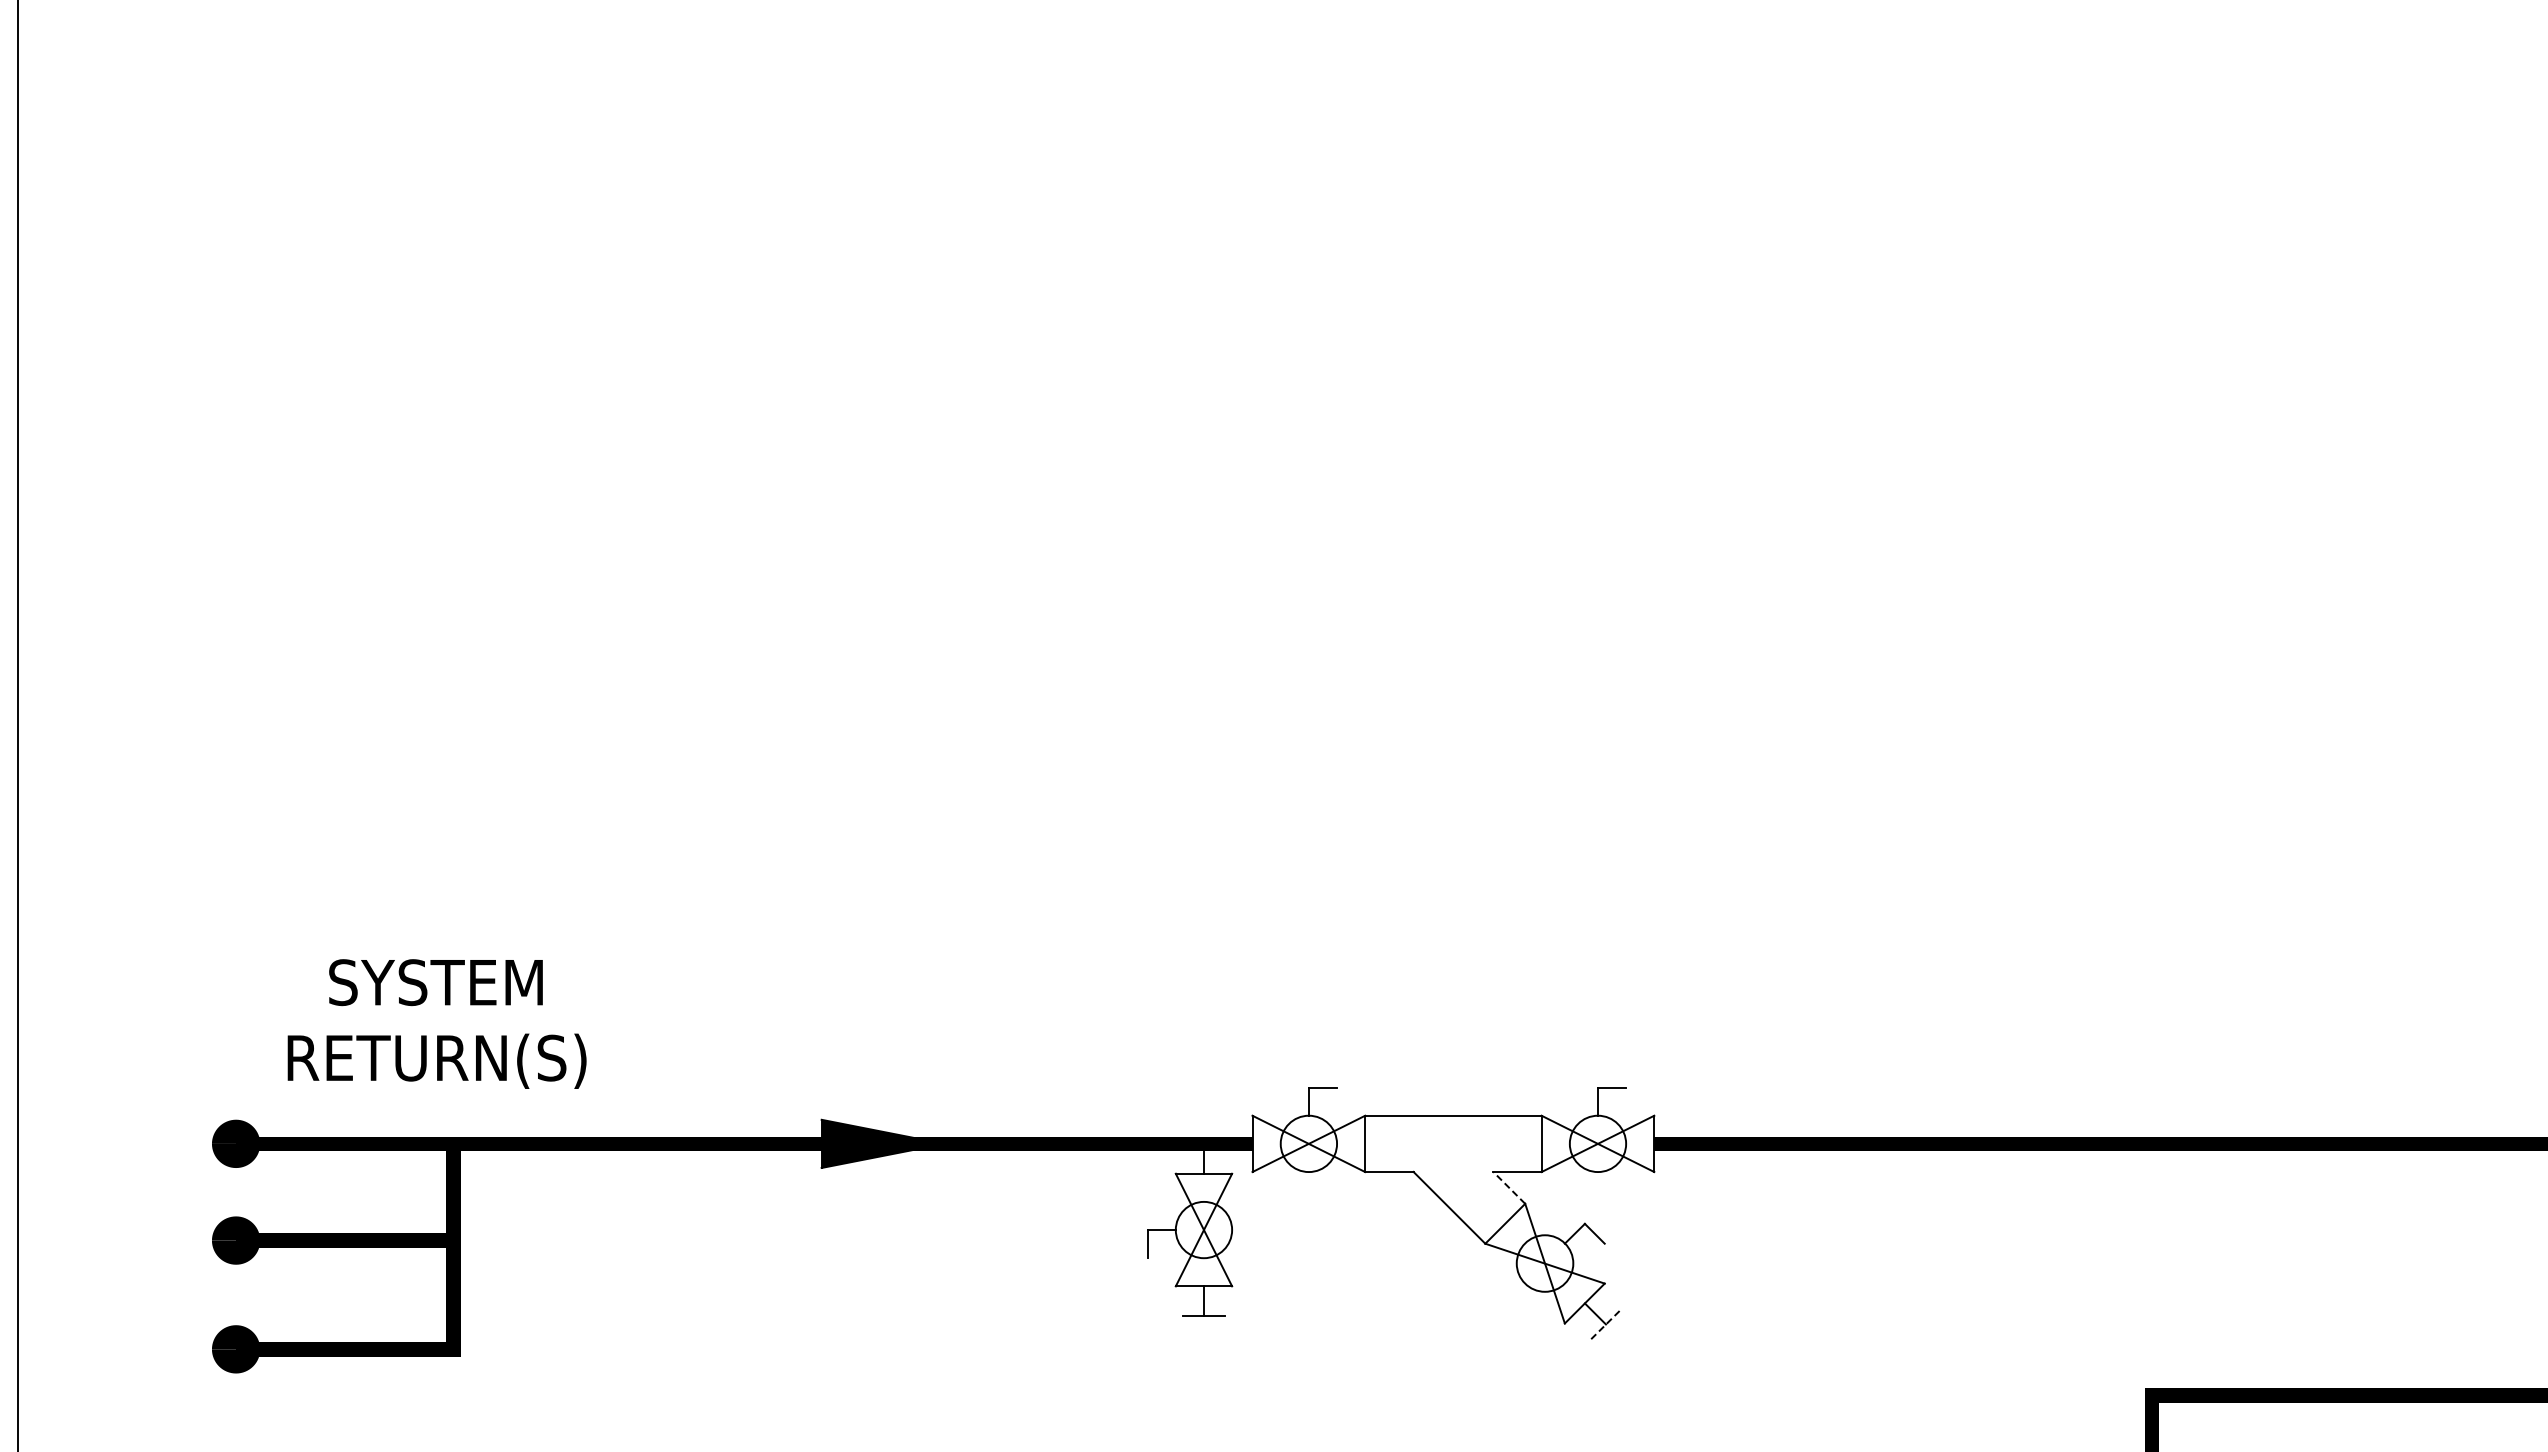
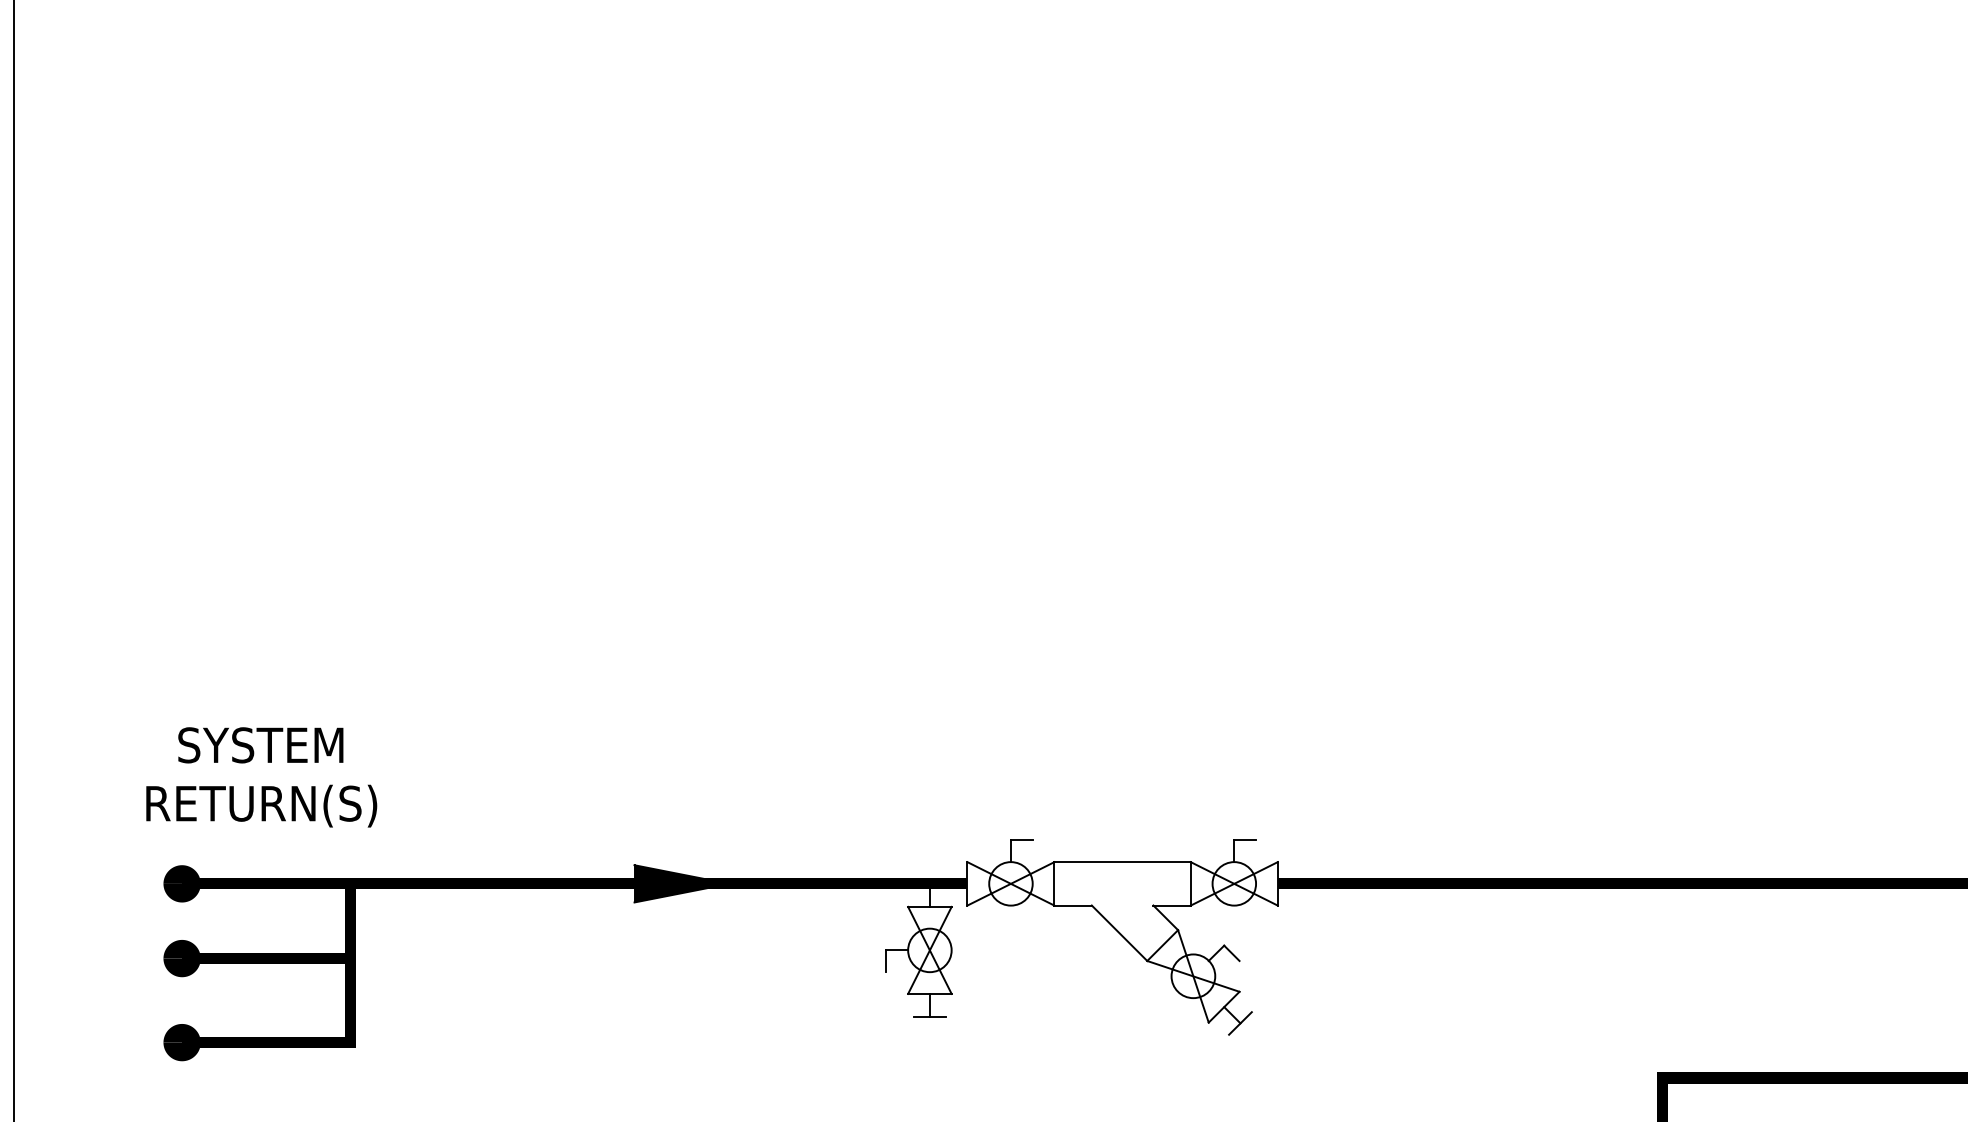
text: (436, 1023) -> (261, 776), moved
line: (1509, 1187) -> (1165, 917), dashed -> solid
line: (1605, 1324) -> (1240, 1023), dashed -> solid

